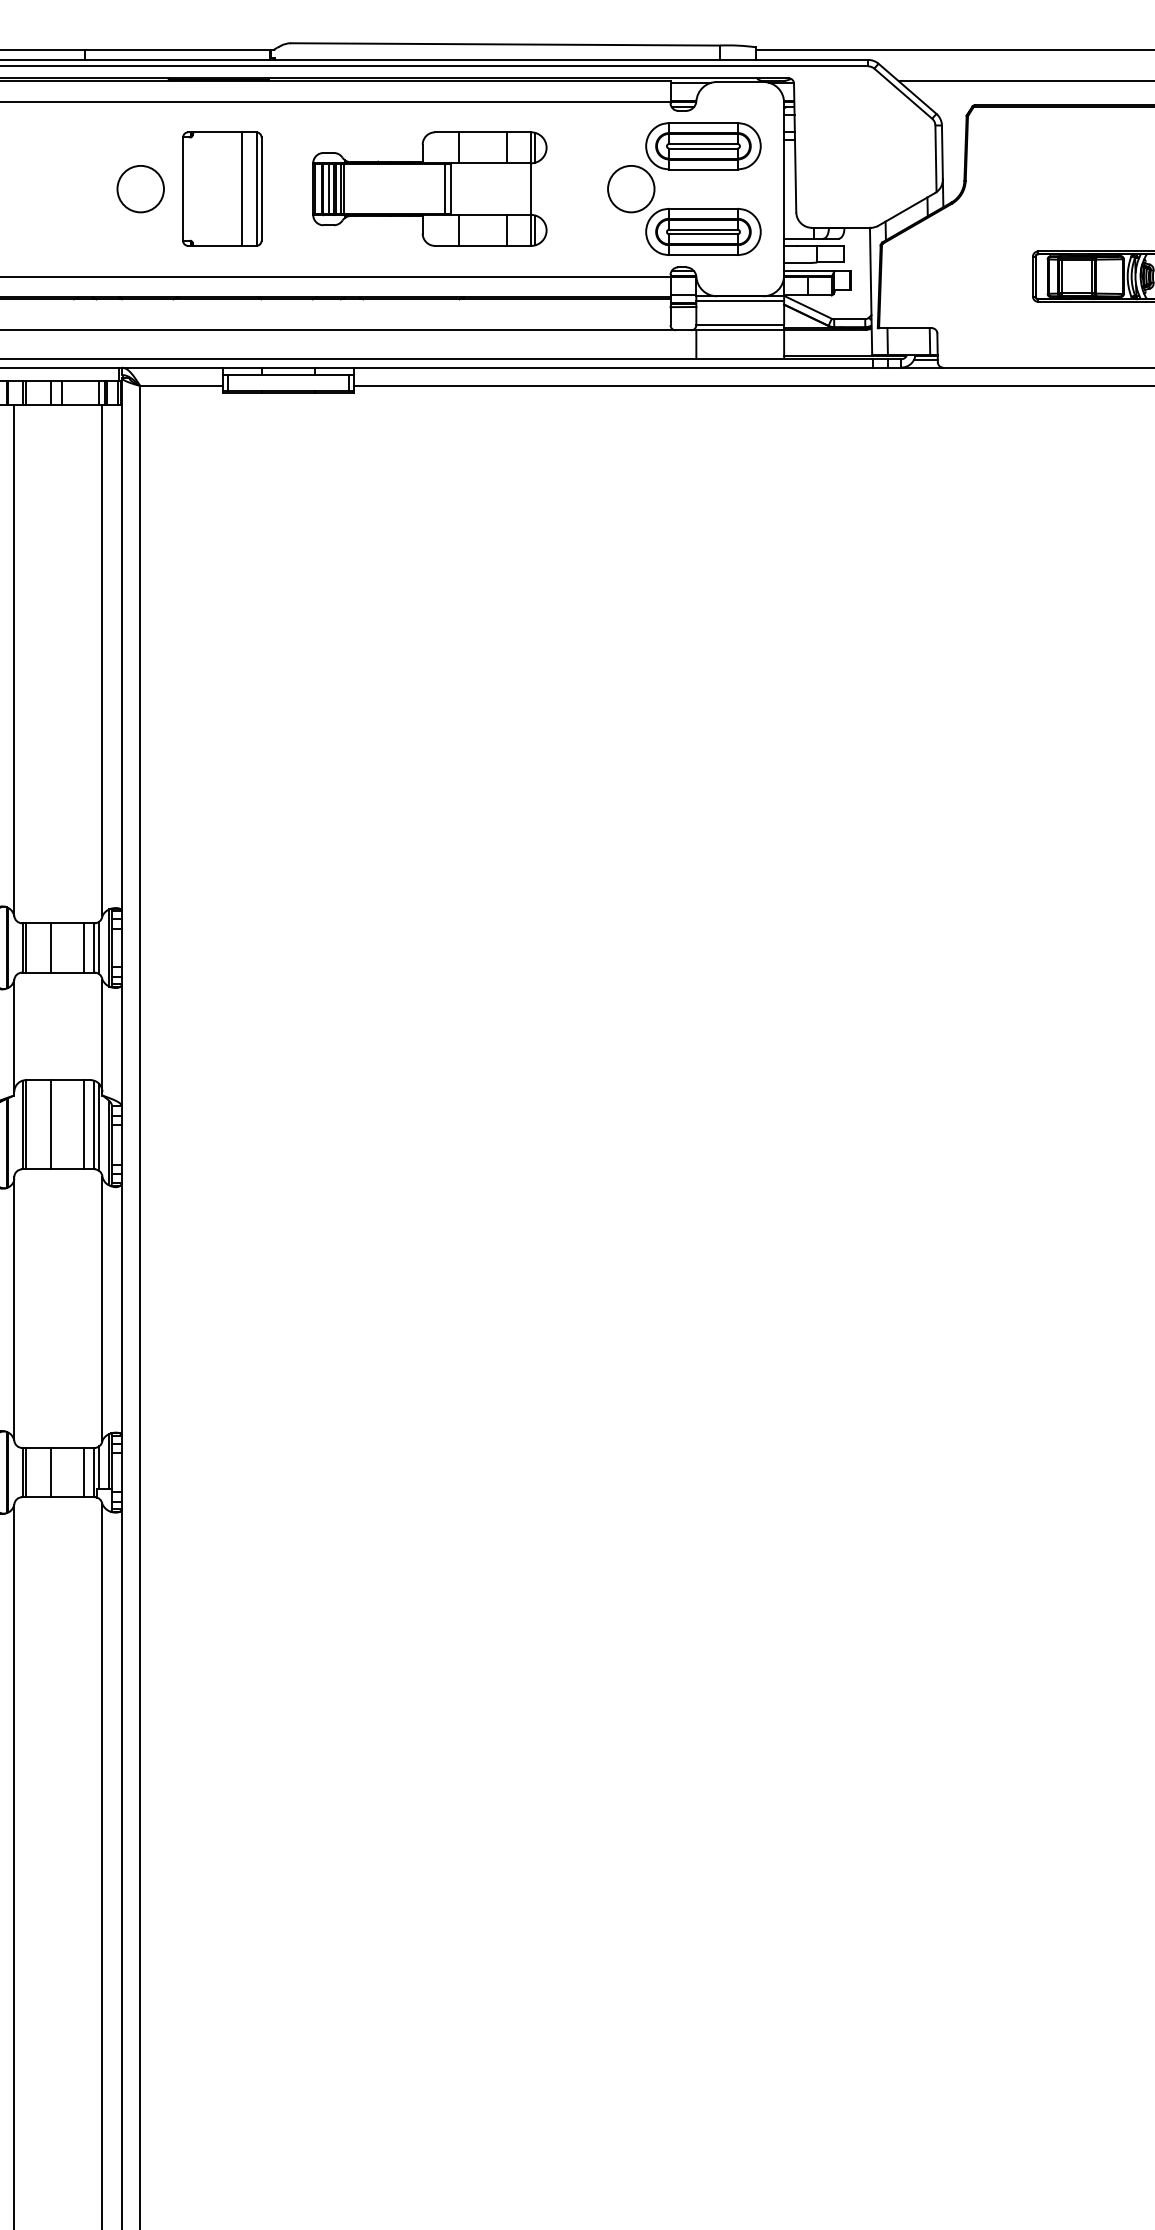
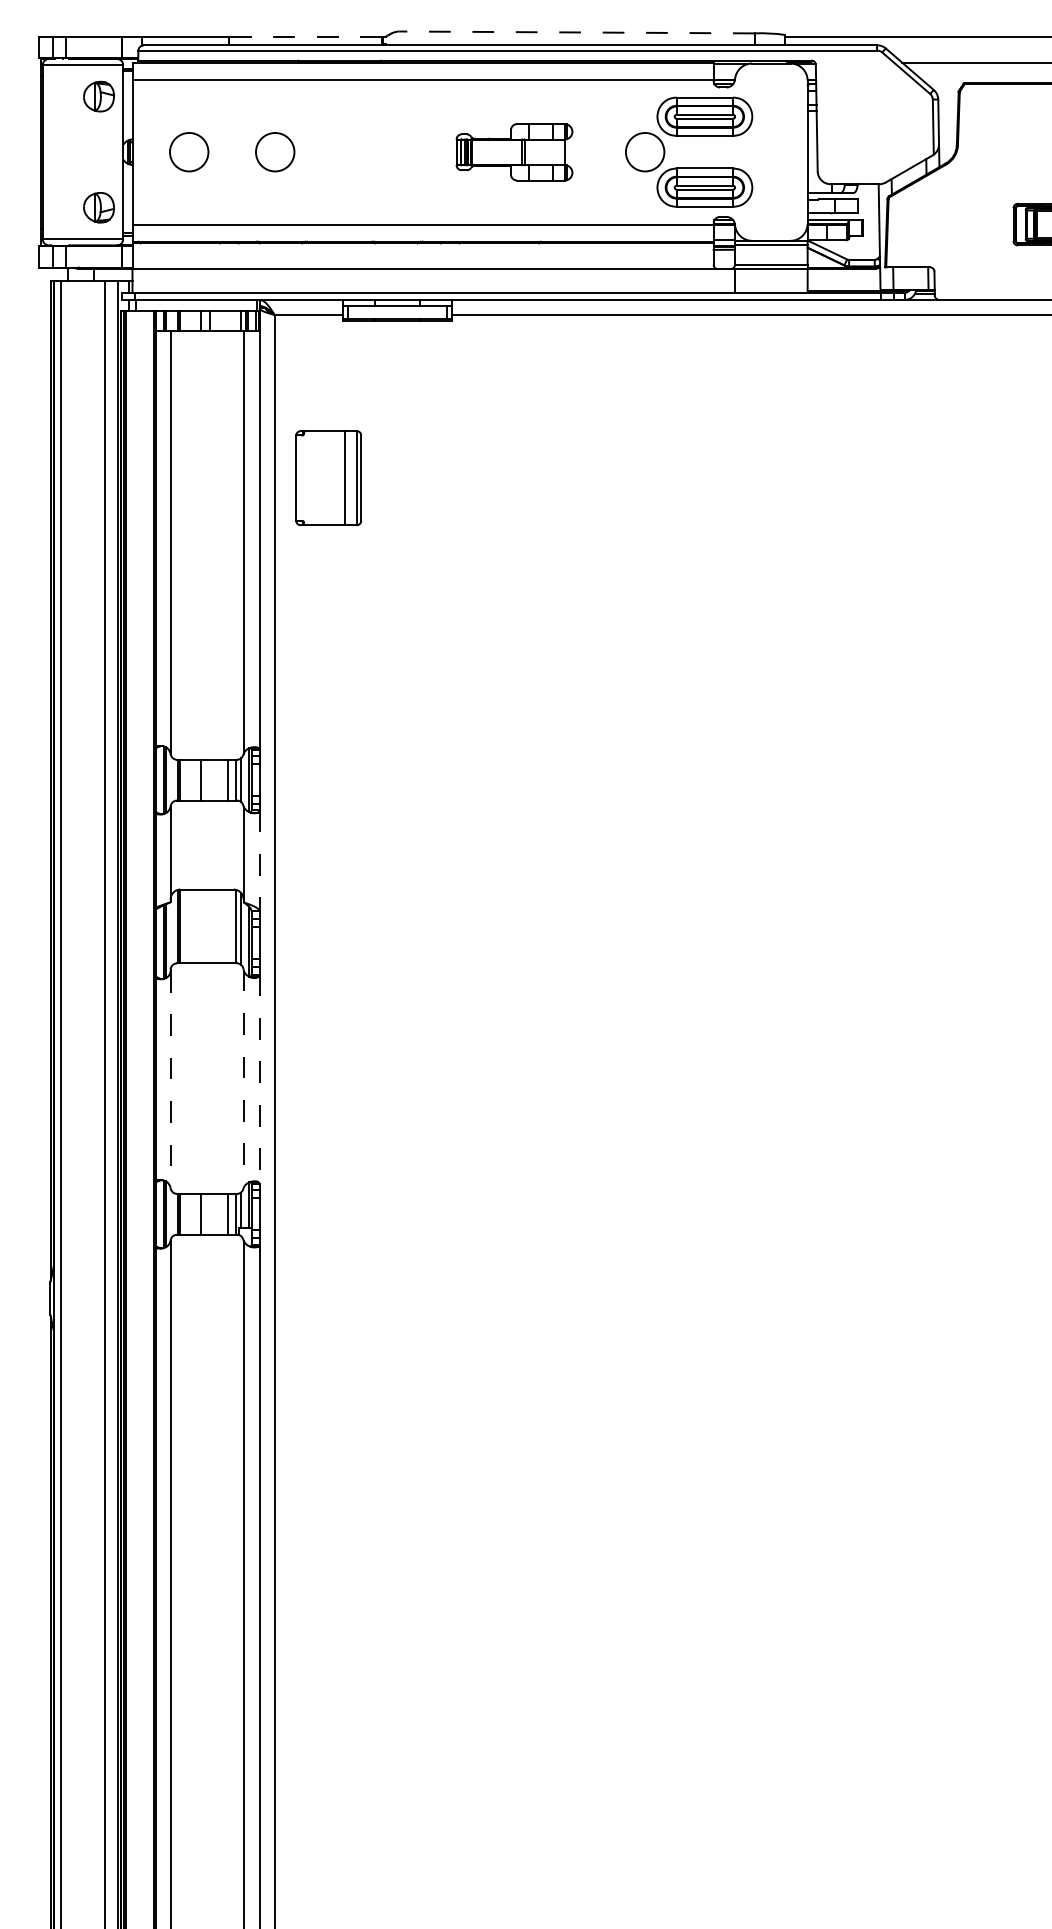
line: (506, 44) -> (577, 32), solid -> dashed
line: (177, 49) -> (305, 36), solid -> dashed
part: (684, 170) -> (689, 136), moved
circle: (37, 189) -> (189, 152), added
part: (222, 189) -> (328, 478), moved
part: (429, 189) -> (514, 152), size x0.6
line: (121, 1046) -> (259, 861), solid -> dashed
line: (51, 1124) -> (201, 926), removed
line: (84, 1124) -> (228, 926), removed
line: (14, 1309) -> (170, 1079), solid -> dashed
line: (102, 1309) -> (243, 1079), solid -> dashed
line: (121, 1309) -> (259, 1079), solid -> dashed

